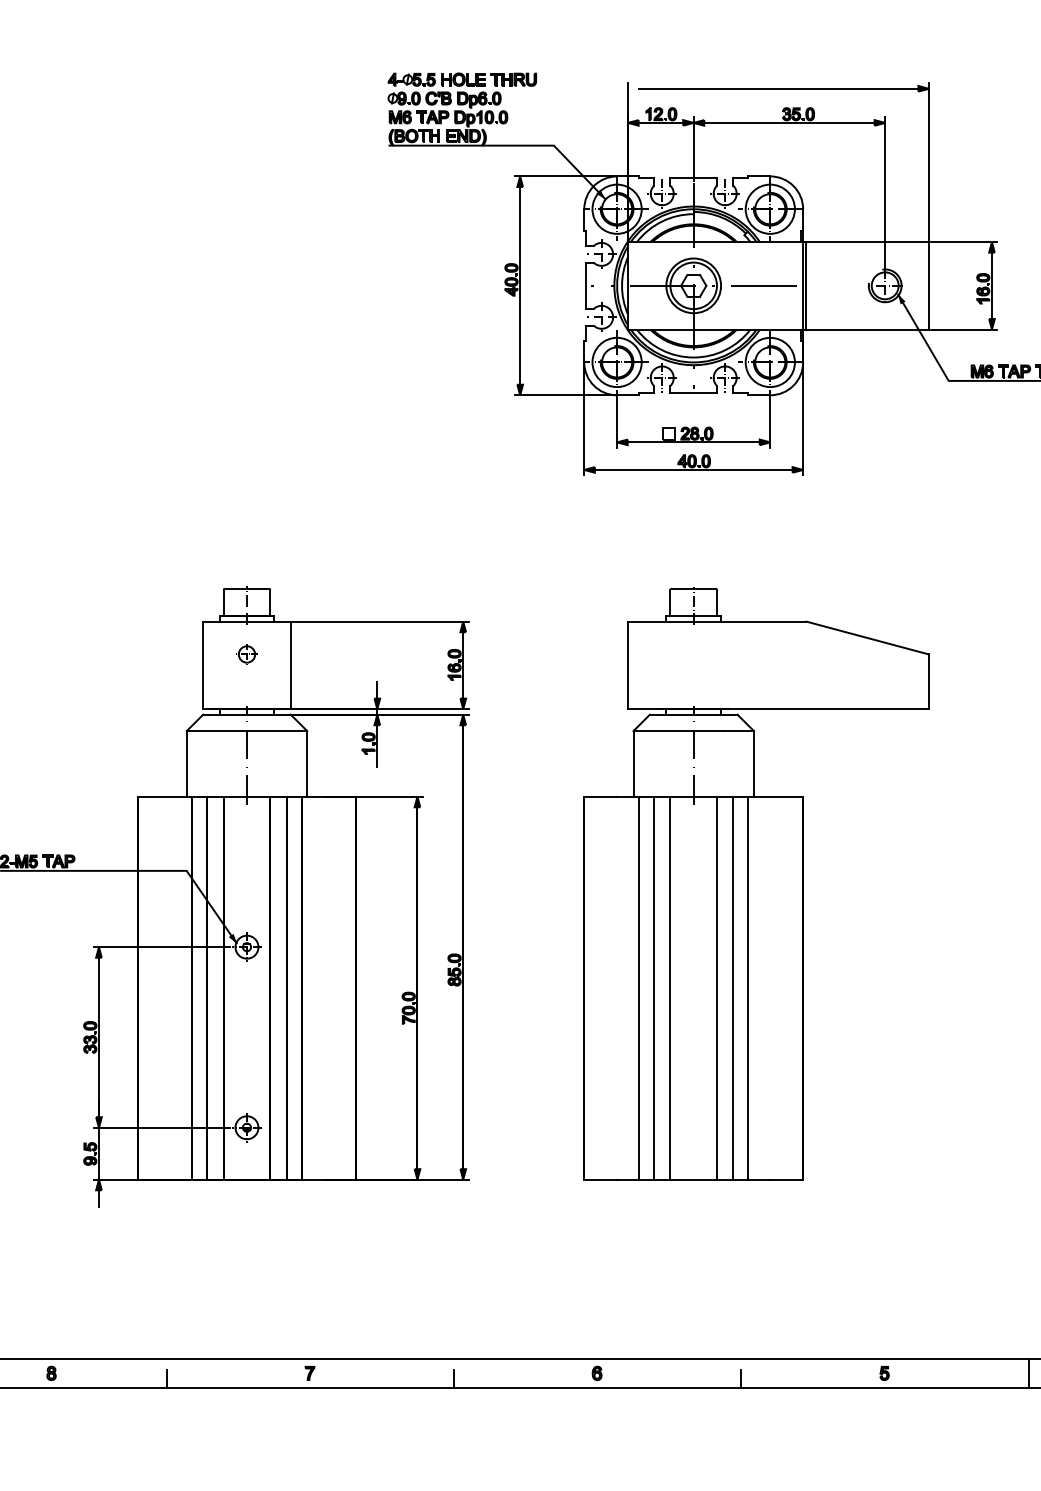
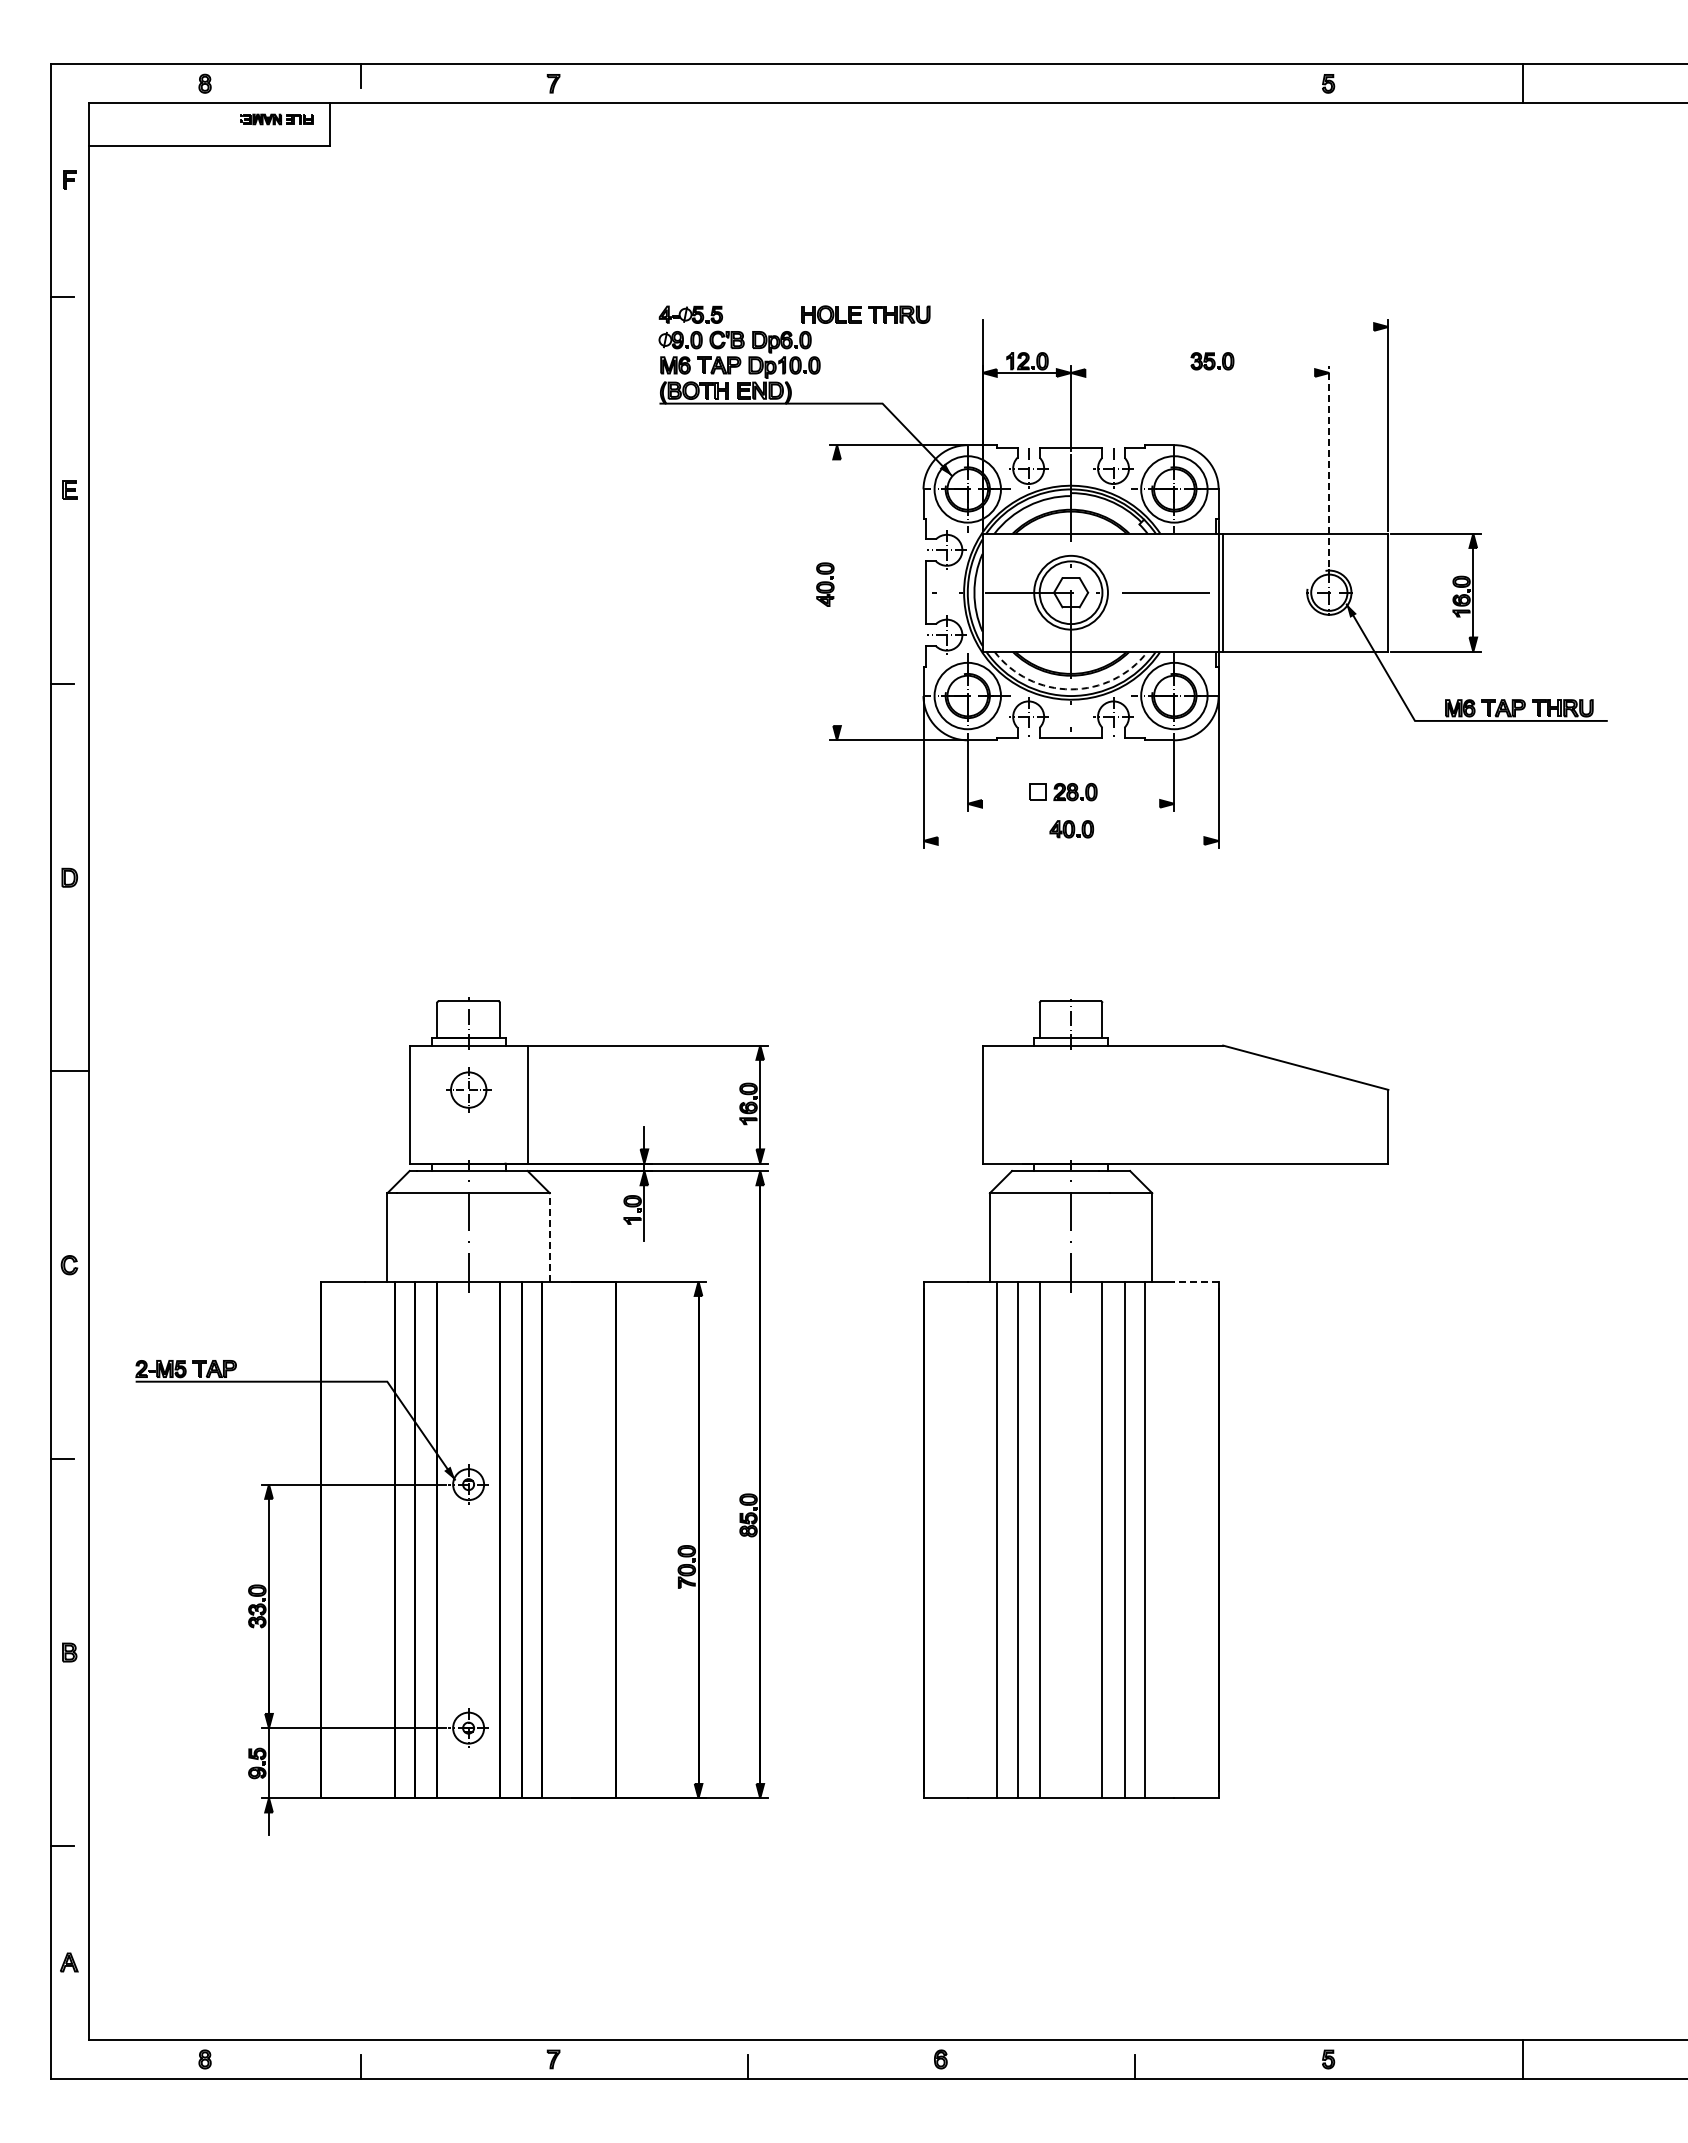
part: (488, 79) -> (865, 314), moved
line: (778, 89) -> (1185, 327), removed
line: (789, 123) -> (1200, 373), removed
line: (885, 192) -> (1329, 466), solid -> dashed
line: (520, 285) -> (837, 592), removed
arc: (694, 357) -> (1071, 689), solid -> dashed
line: (694, 442) -> (1071, 803), removed
line: (693, 470) -> (1070, 841), removed
part: (246, 654) -> (468, 1089), size x1.6
line: (306, 763) -> (549, 1236), solid -> dashed
line: (786, 796) -> (1196, 1281), solid -> dashed

